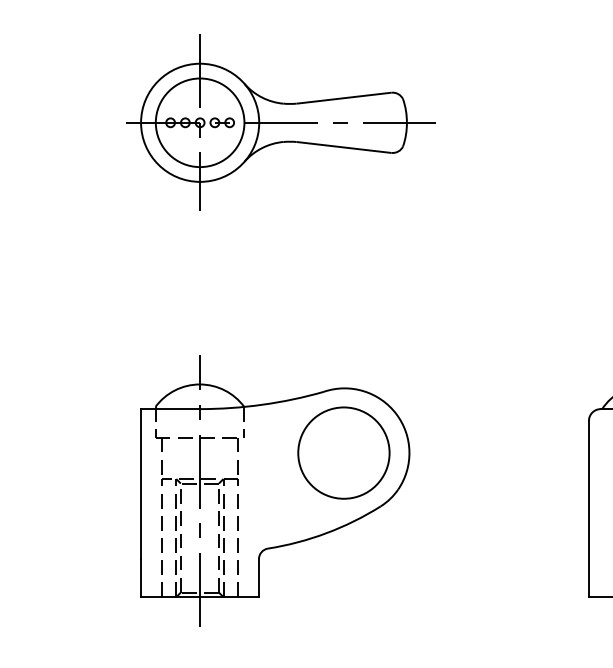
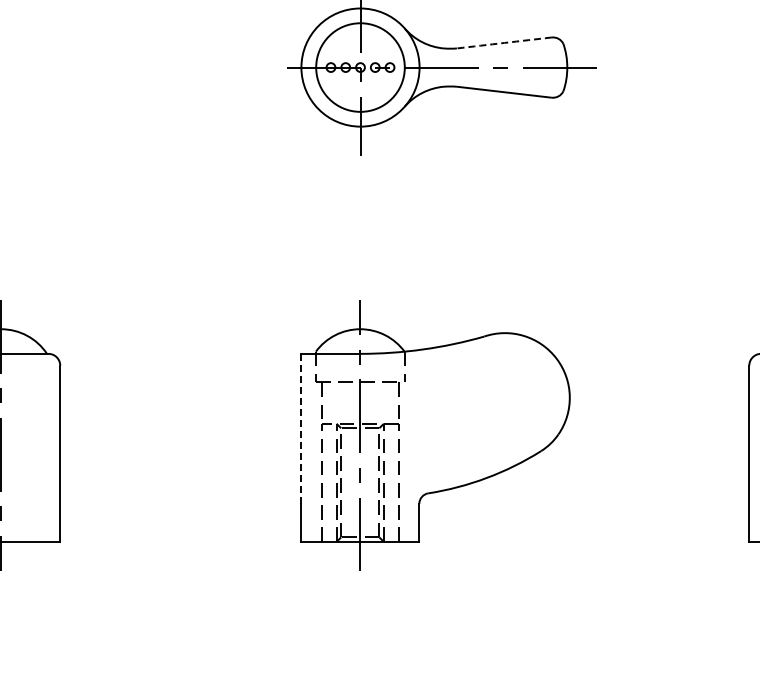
arc: (344, 97) -> (504, 42), solid -> dashed
circle: (343, 452) -> (503, 397), removed
line: (141, 483) -> (301, 428), solid -> dashed

